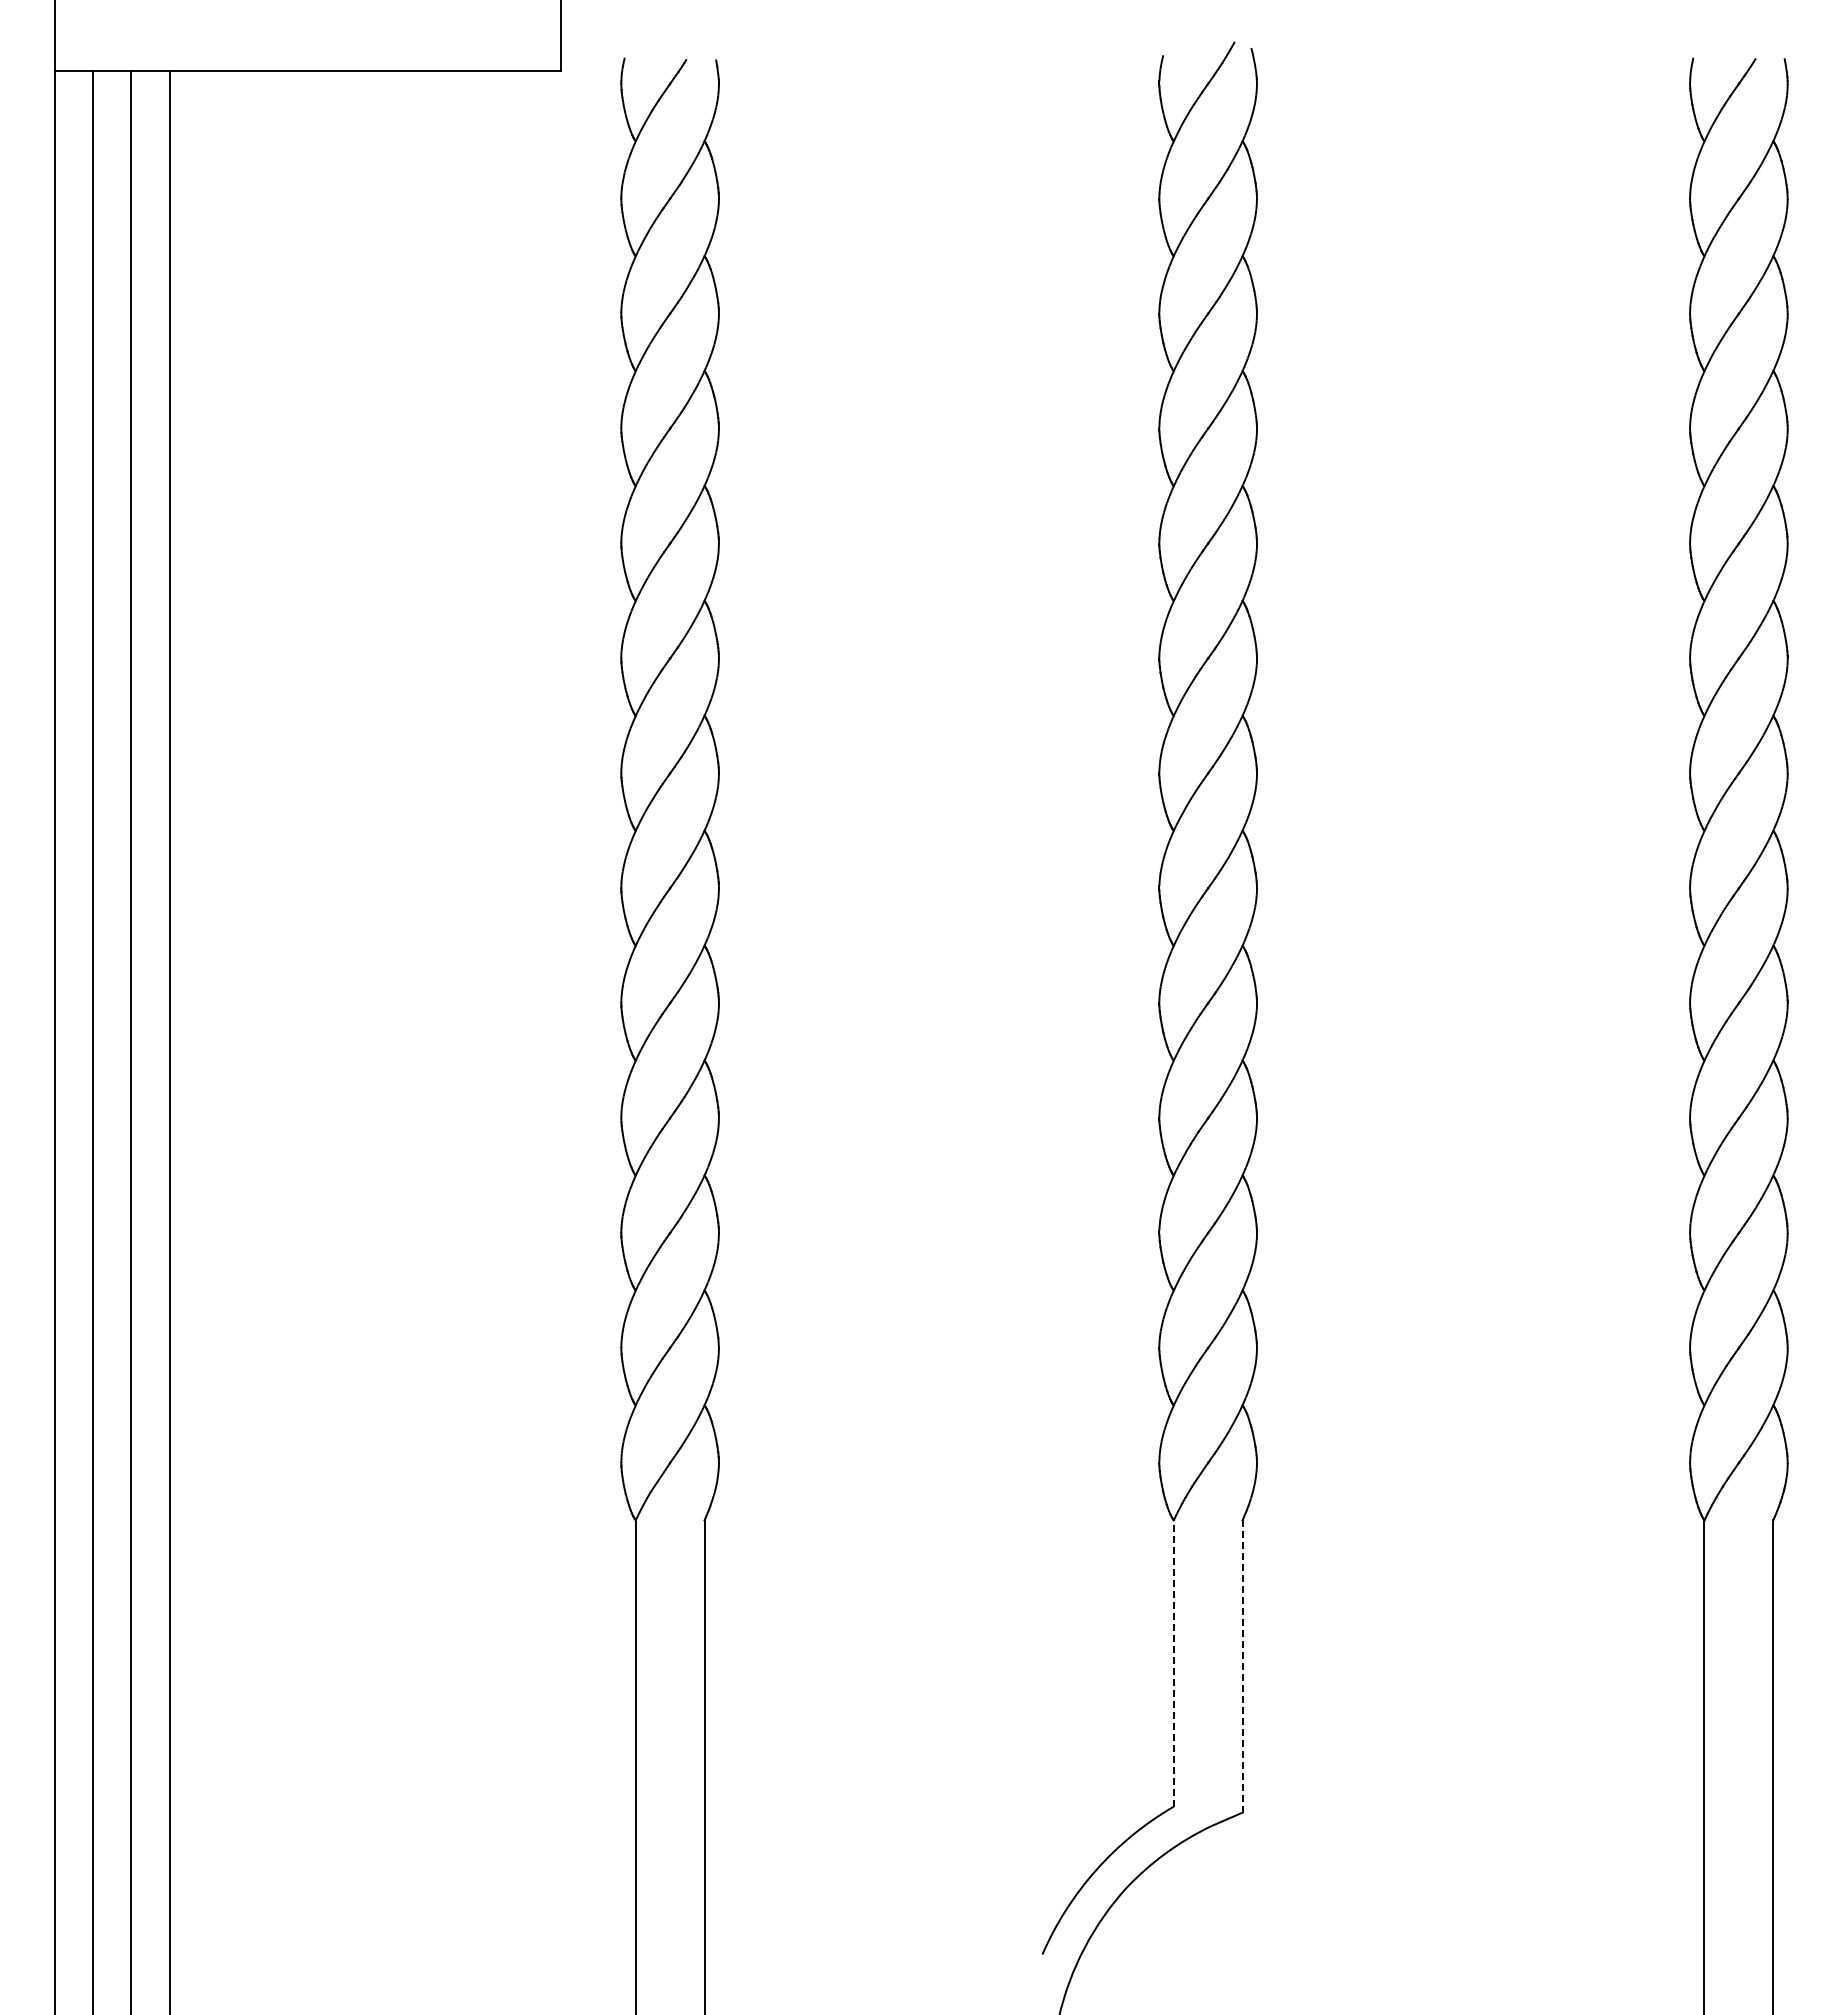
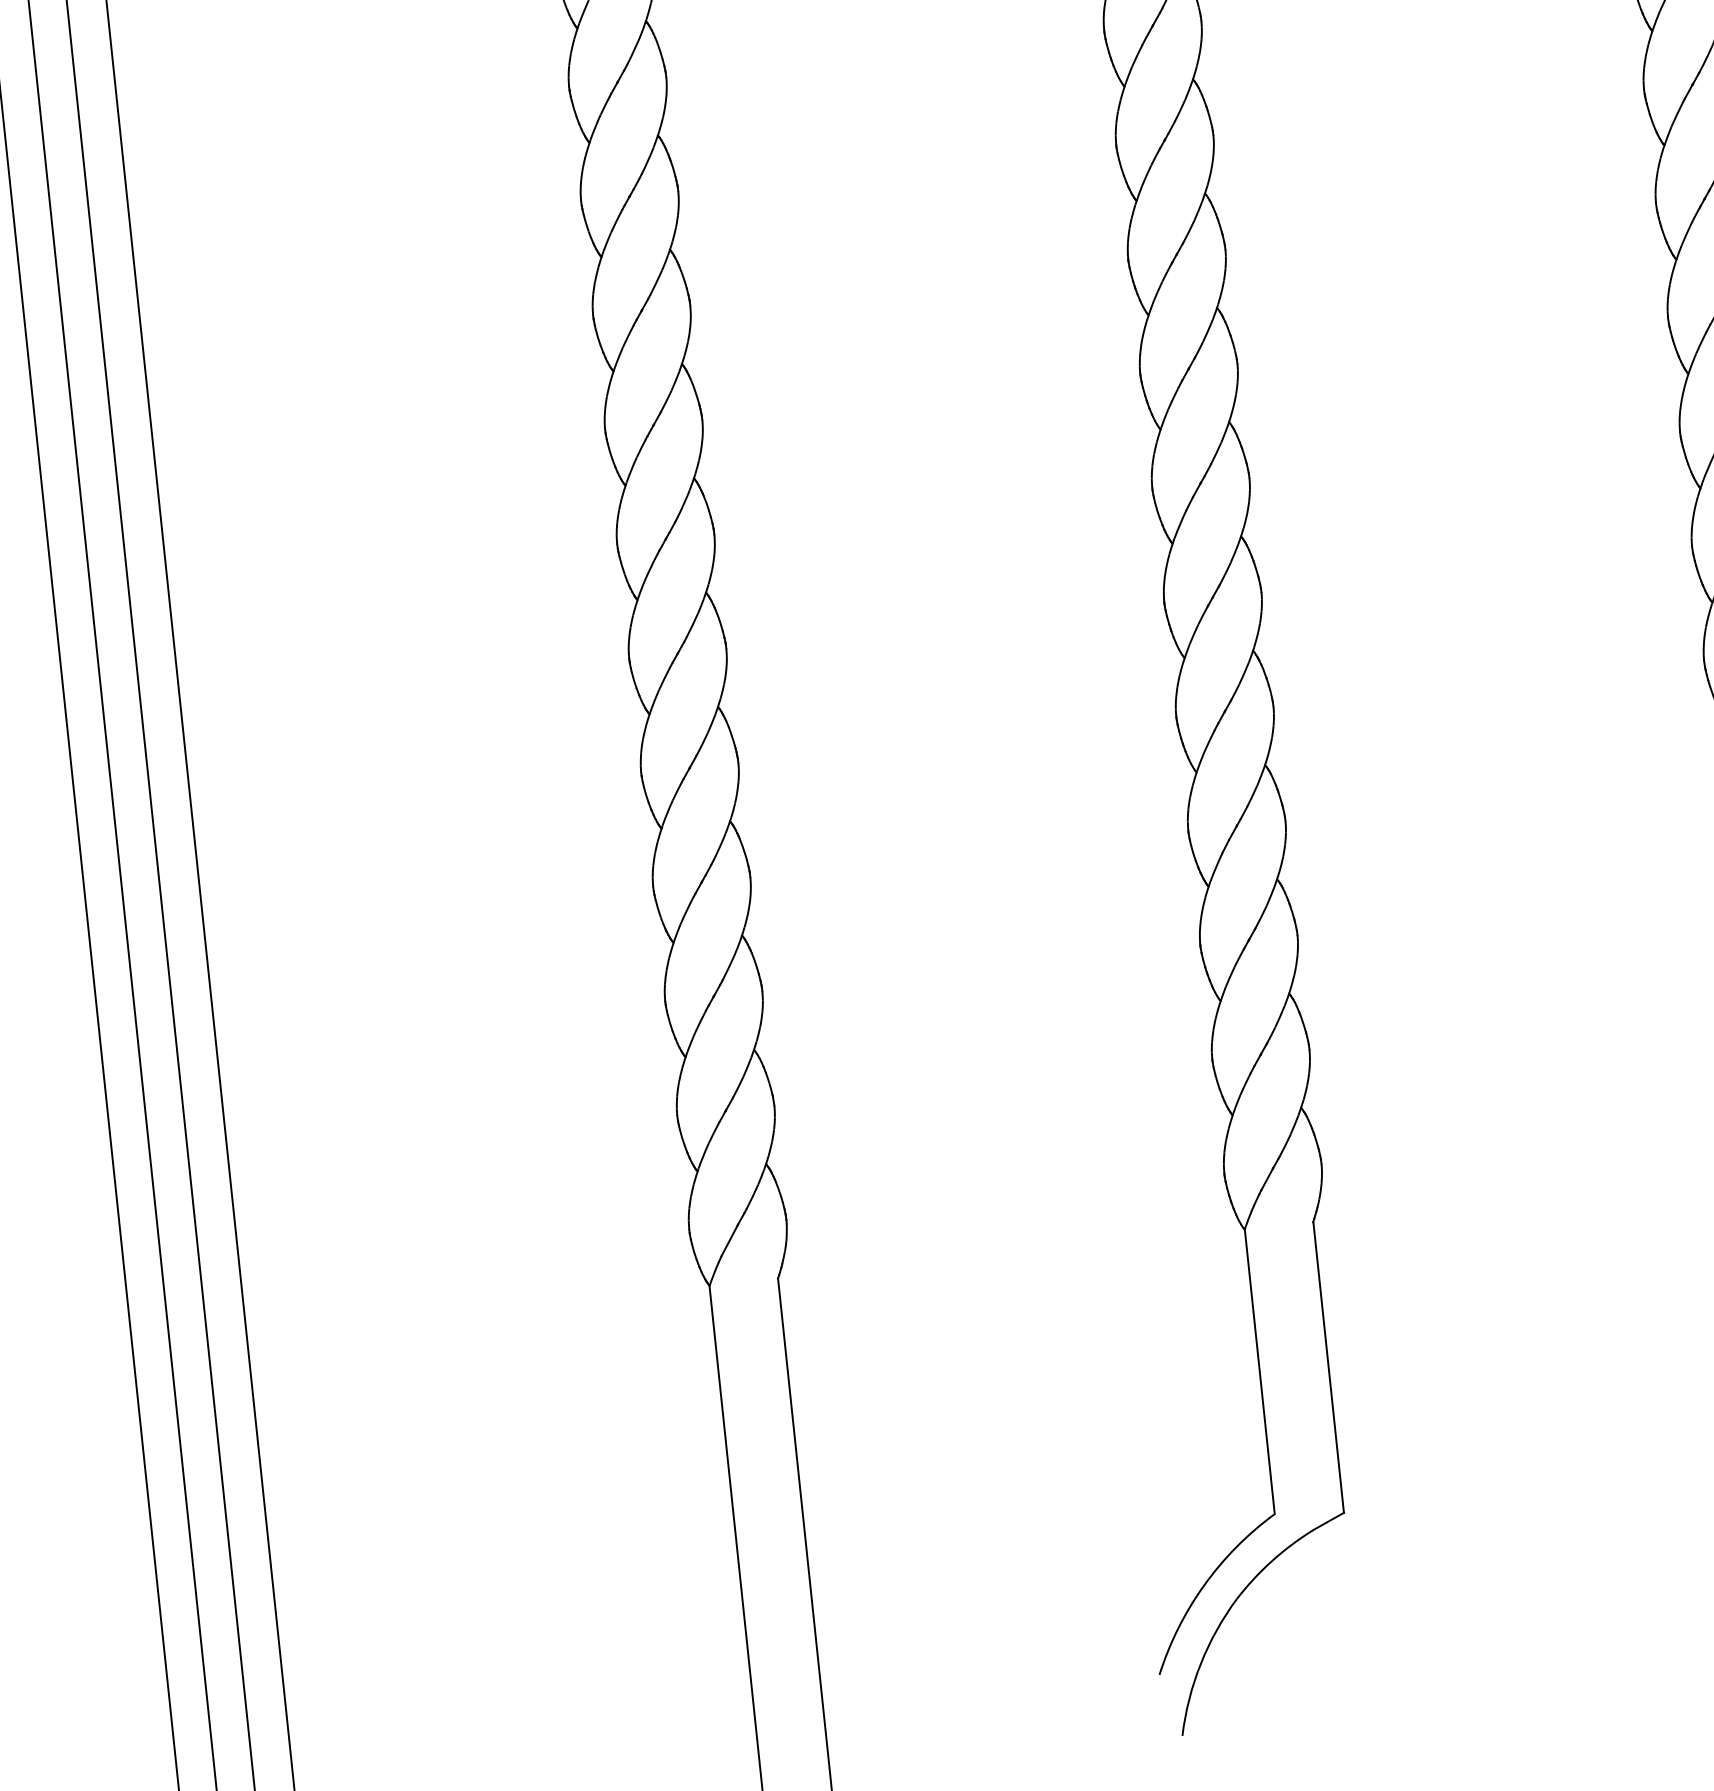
line: (1173, 1662) -> (1259, 1370), dashed -> solid
line: (1242, 1666) -> (1328, 1367), dashed -> solid

